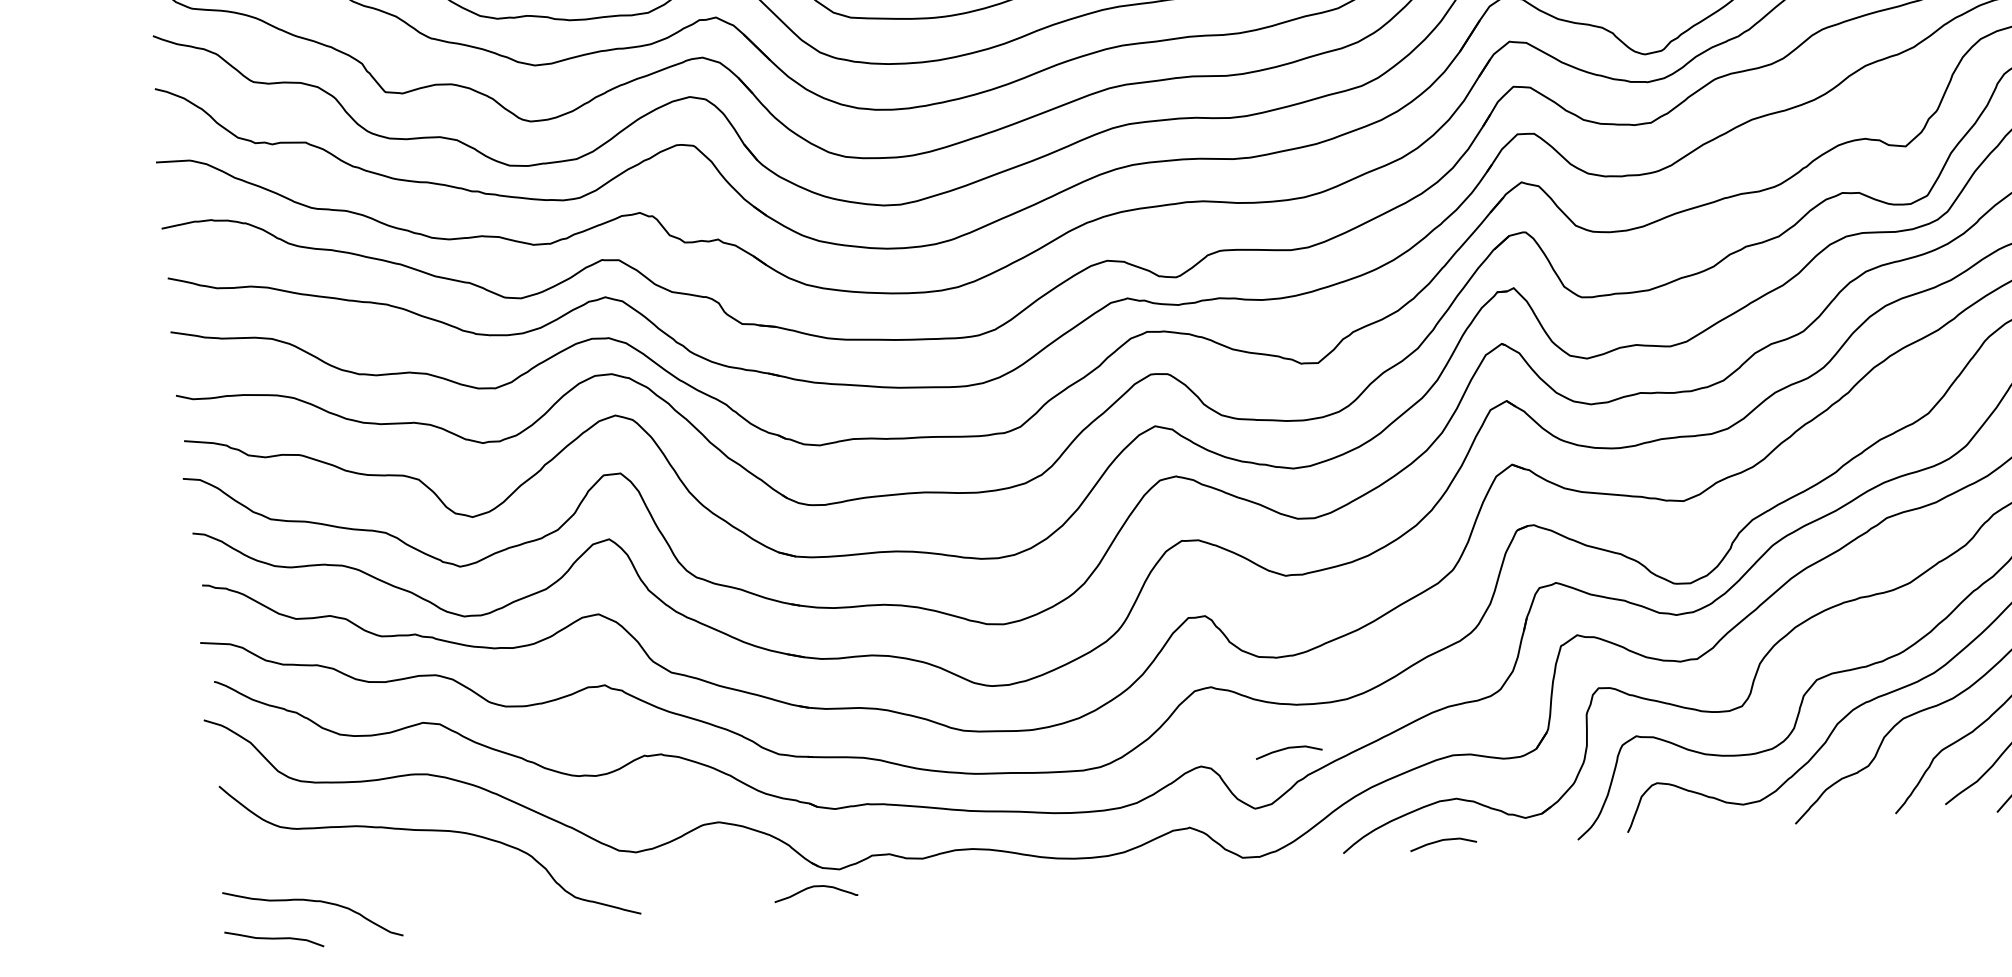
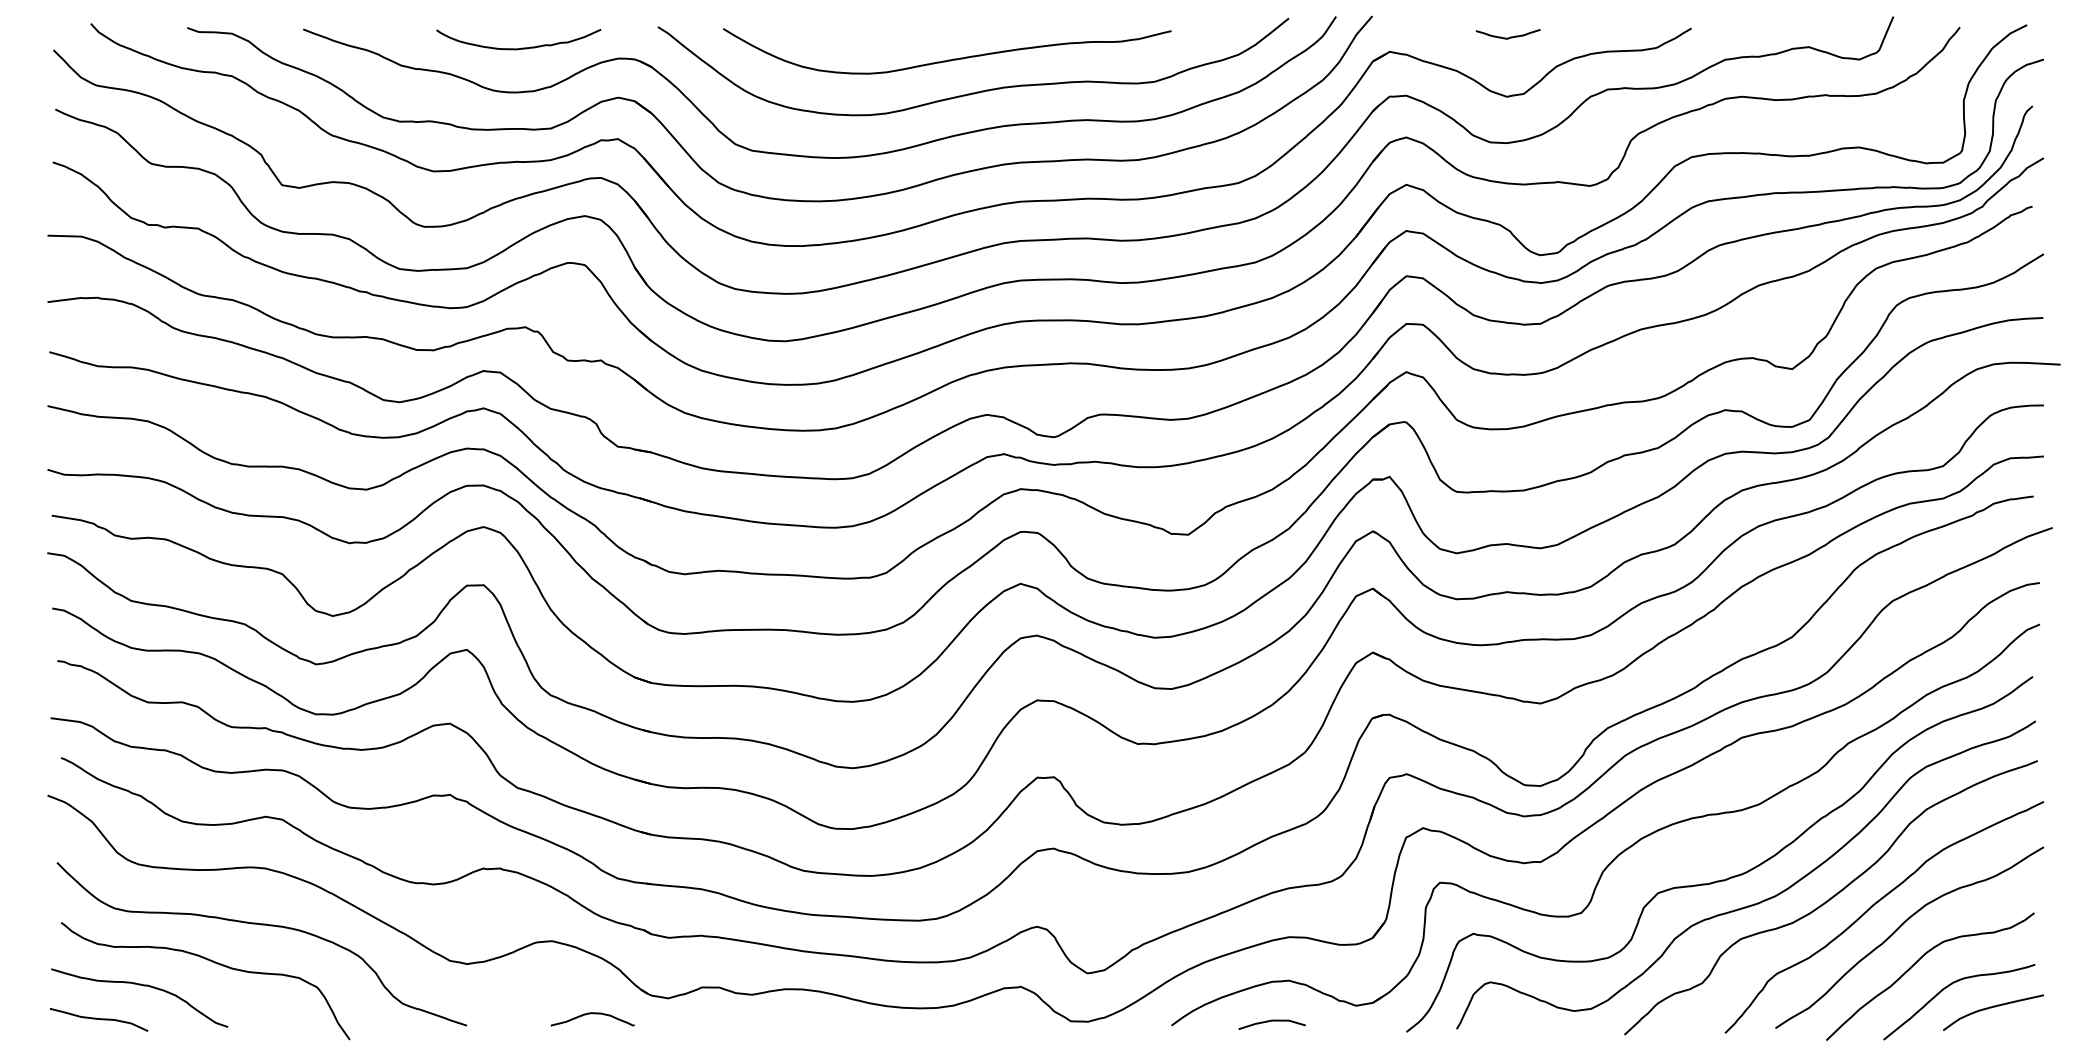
line: (1288, 748) -> (1125, 916), removed
curve: (384, 873) -> (214, 963), added
curve: (815, 887) -> (592, 1014), moved

